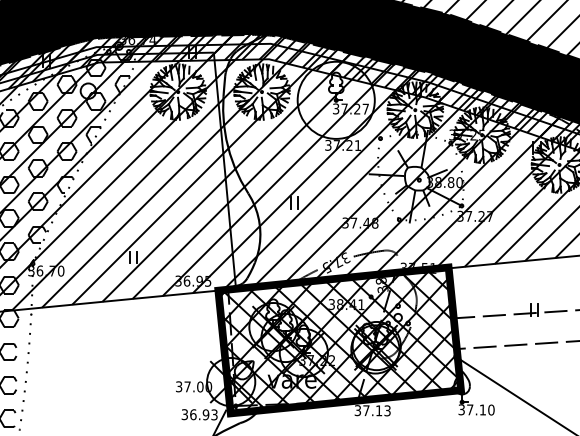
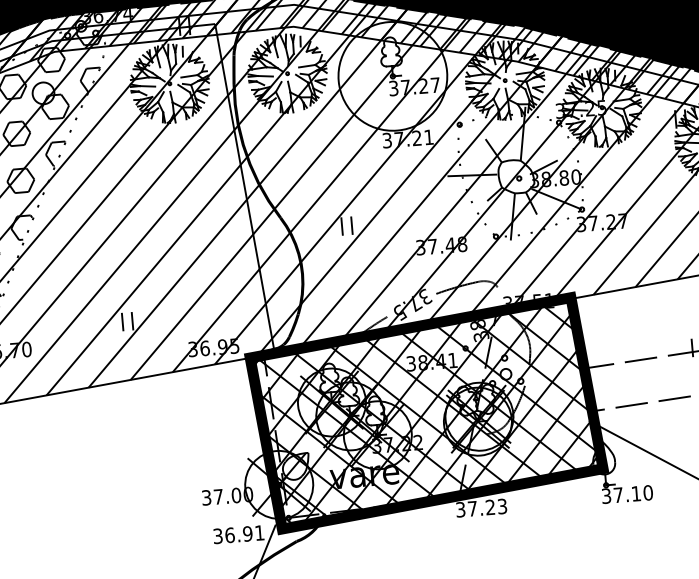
text: (378, 410) -> (489, 507), 37.13 -> 37.23
text: (214, 414) -> (259, 532), 36.93 -> 36.91

